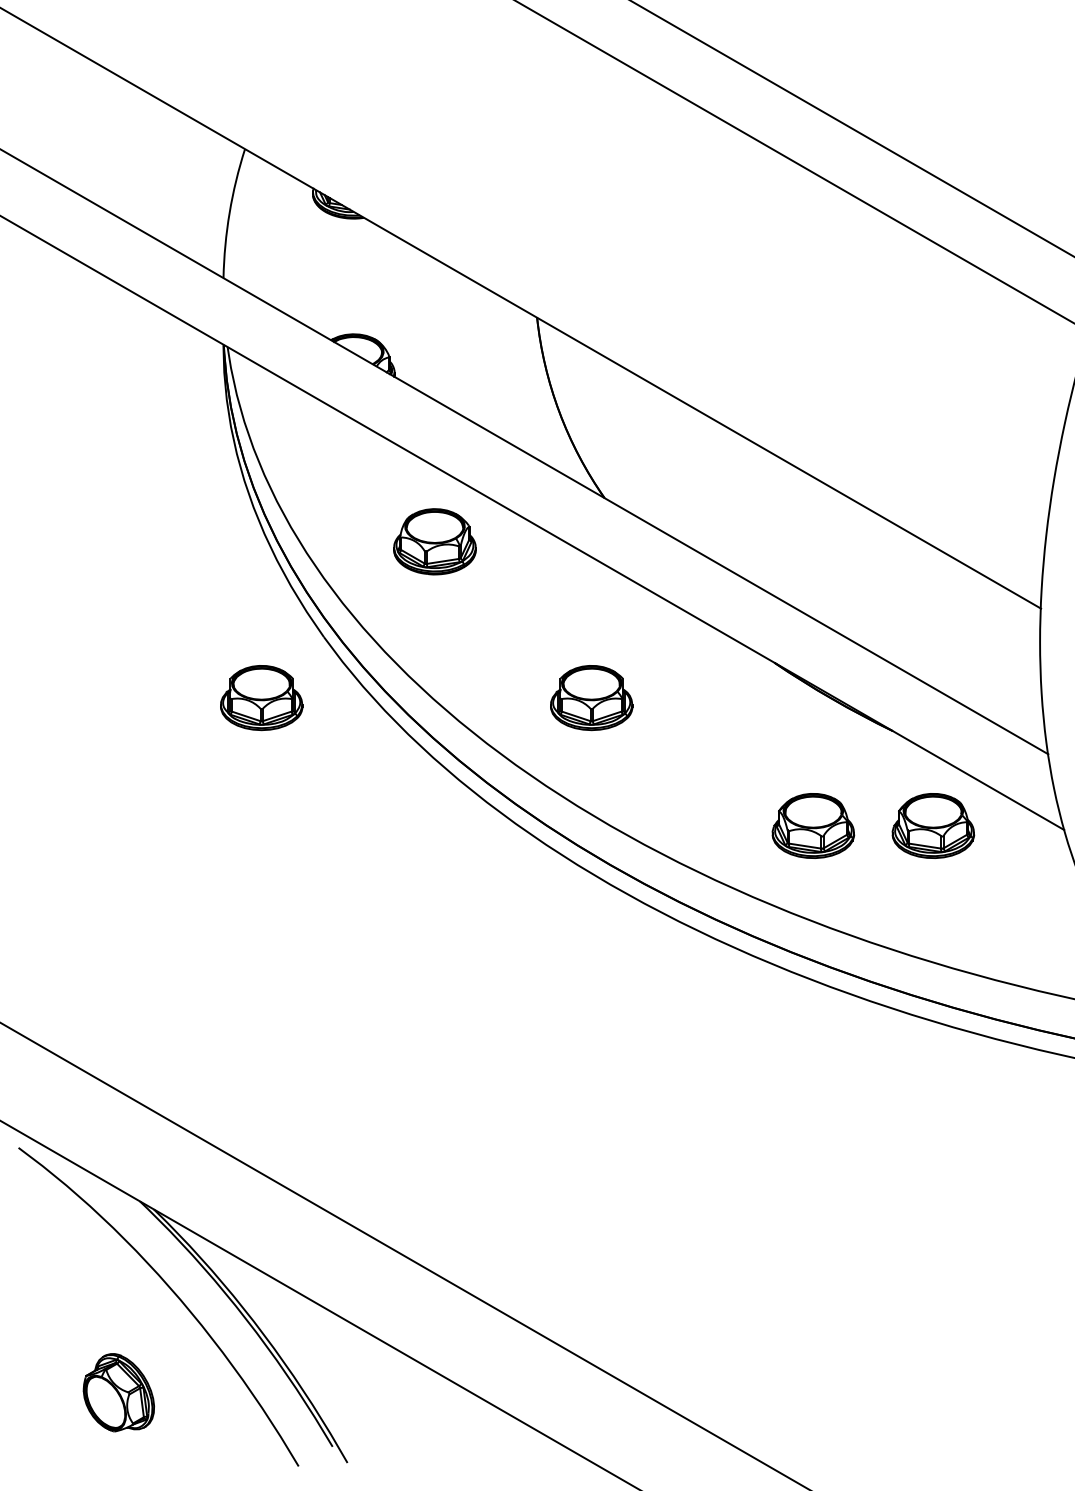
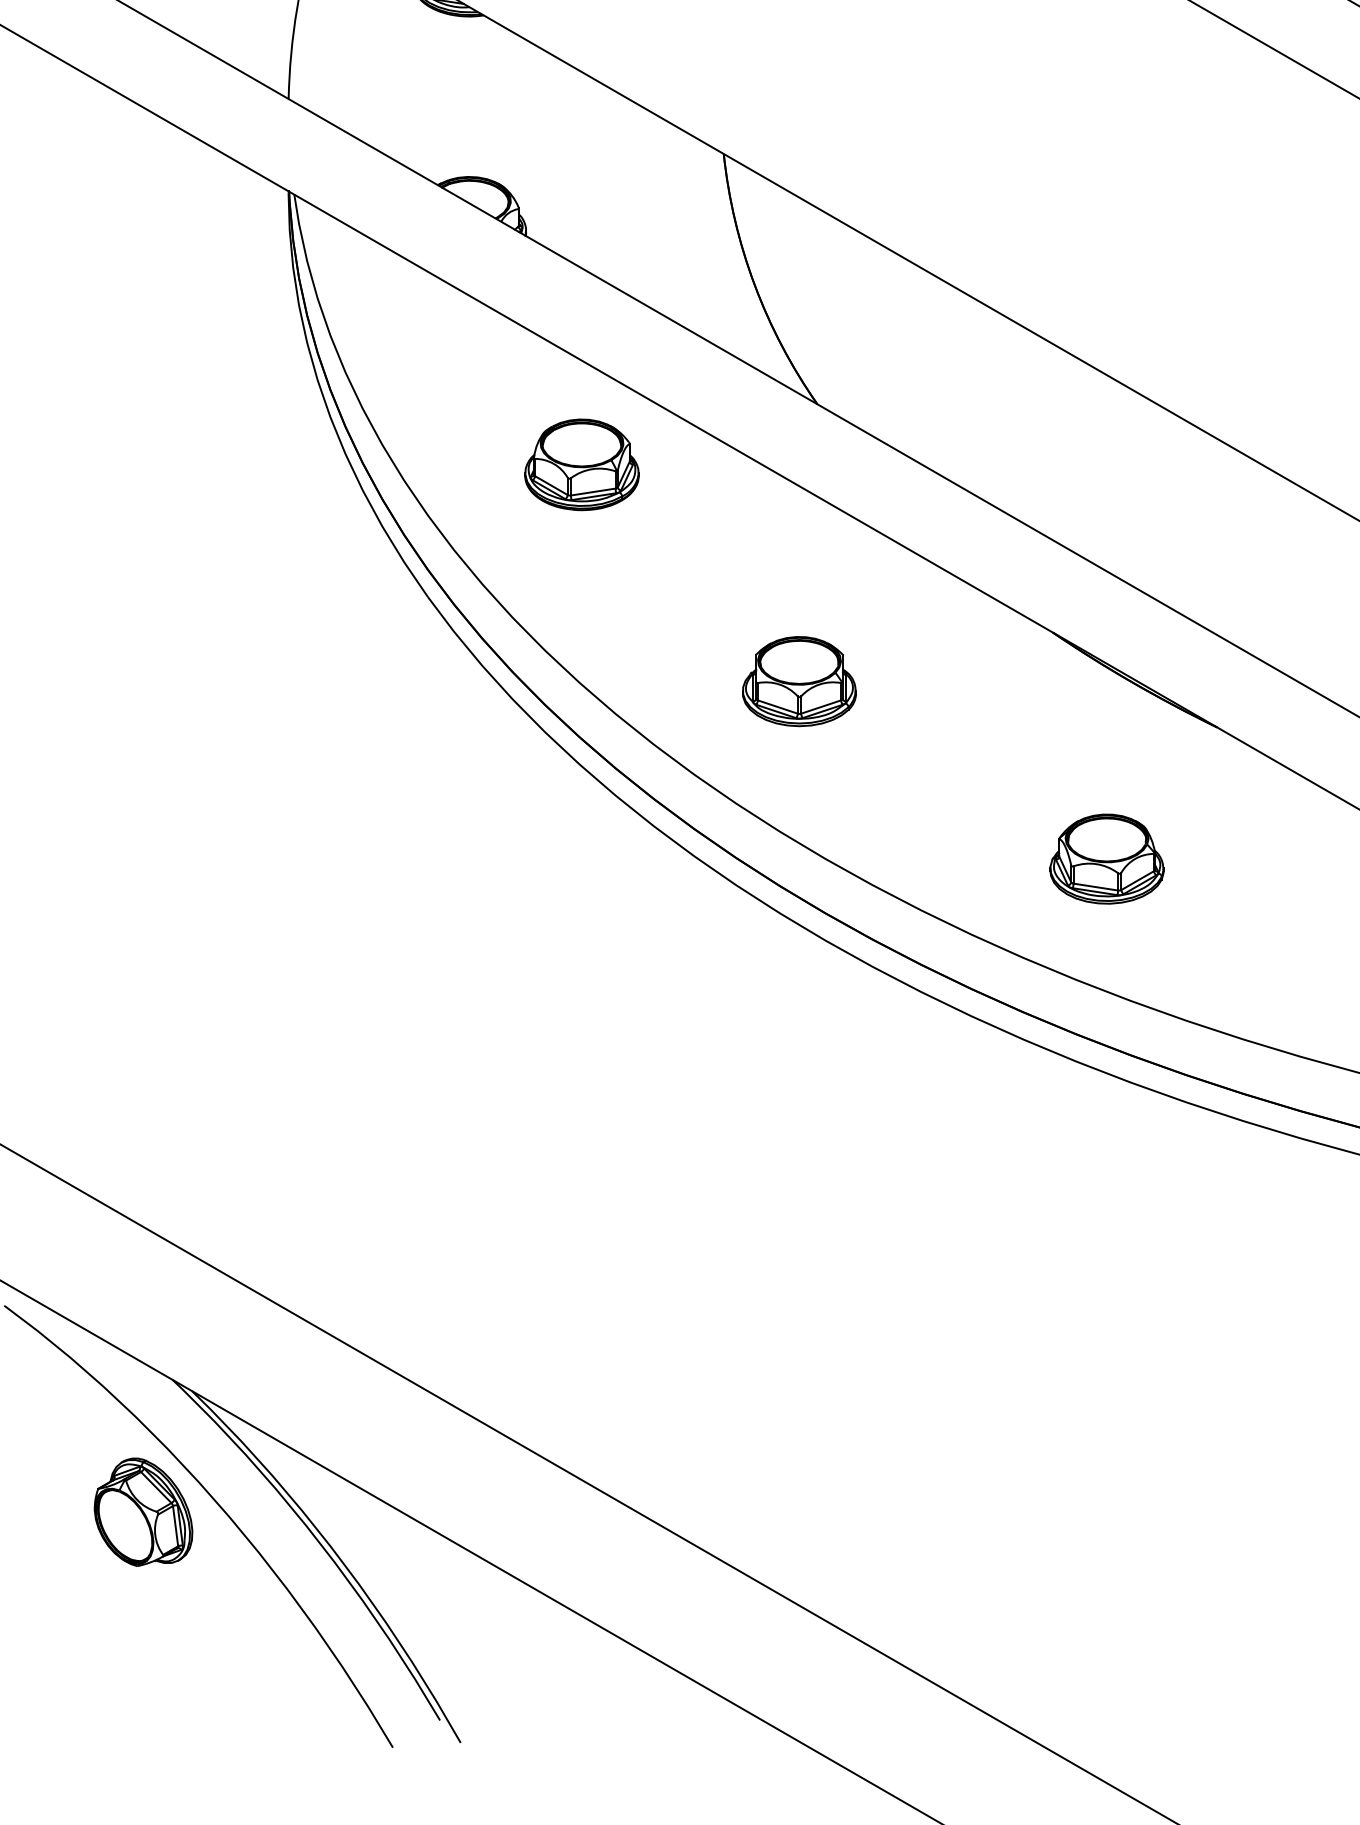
part: (261, 698) -> (341, 682), removed
part: (933, 825) -> (1273, 858), removed
part: (118, 1392) -> (142, 1511), moved

